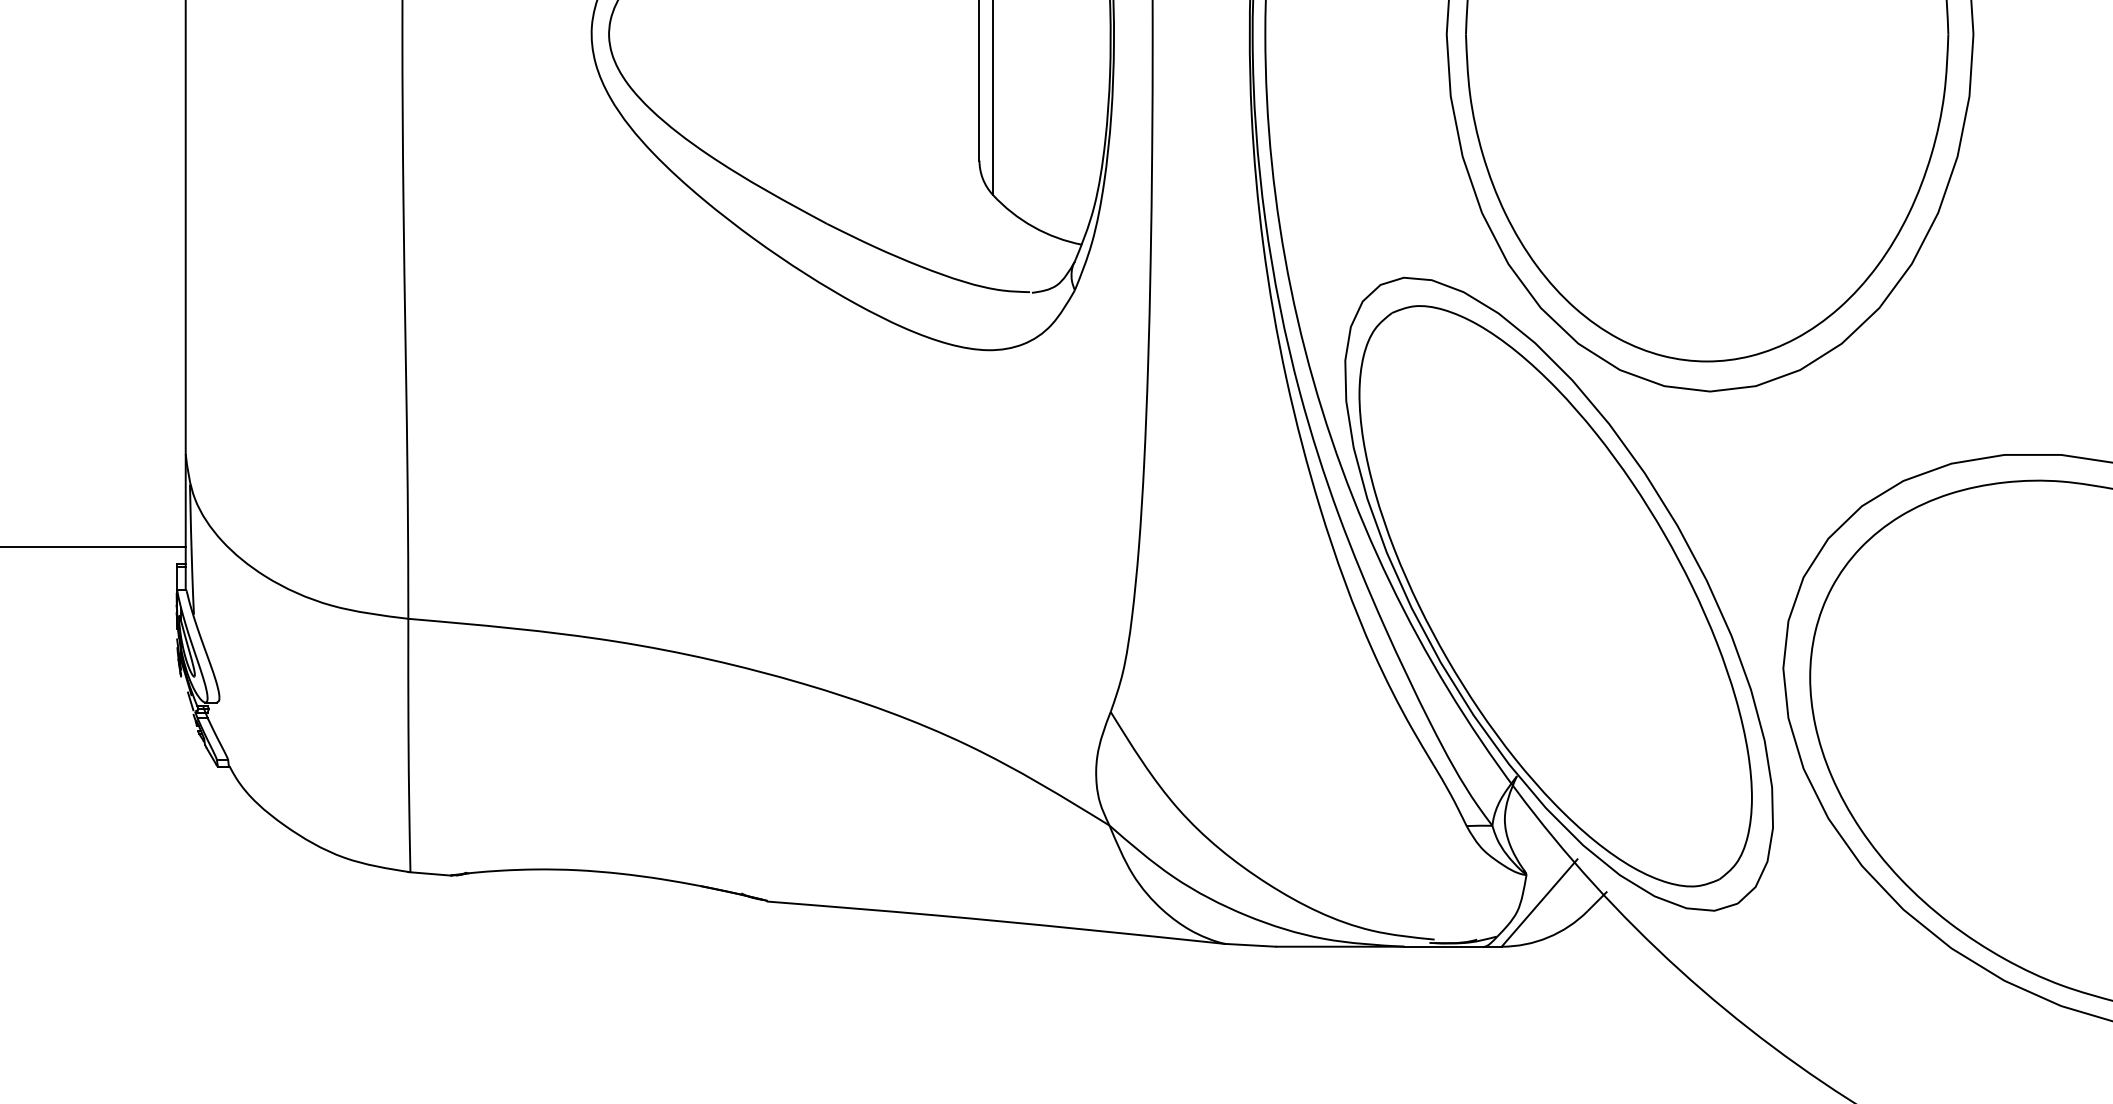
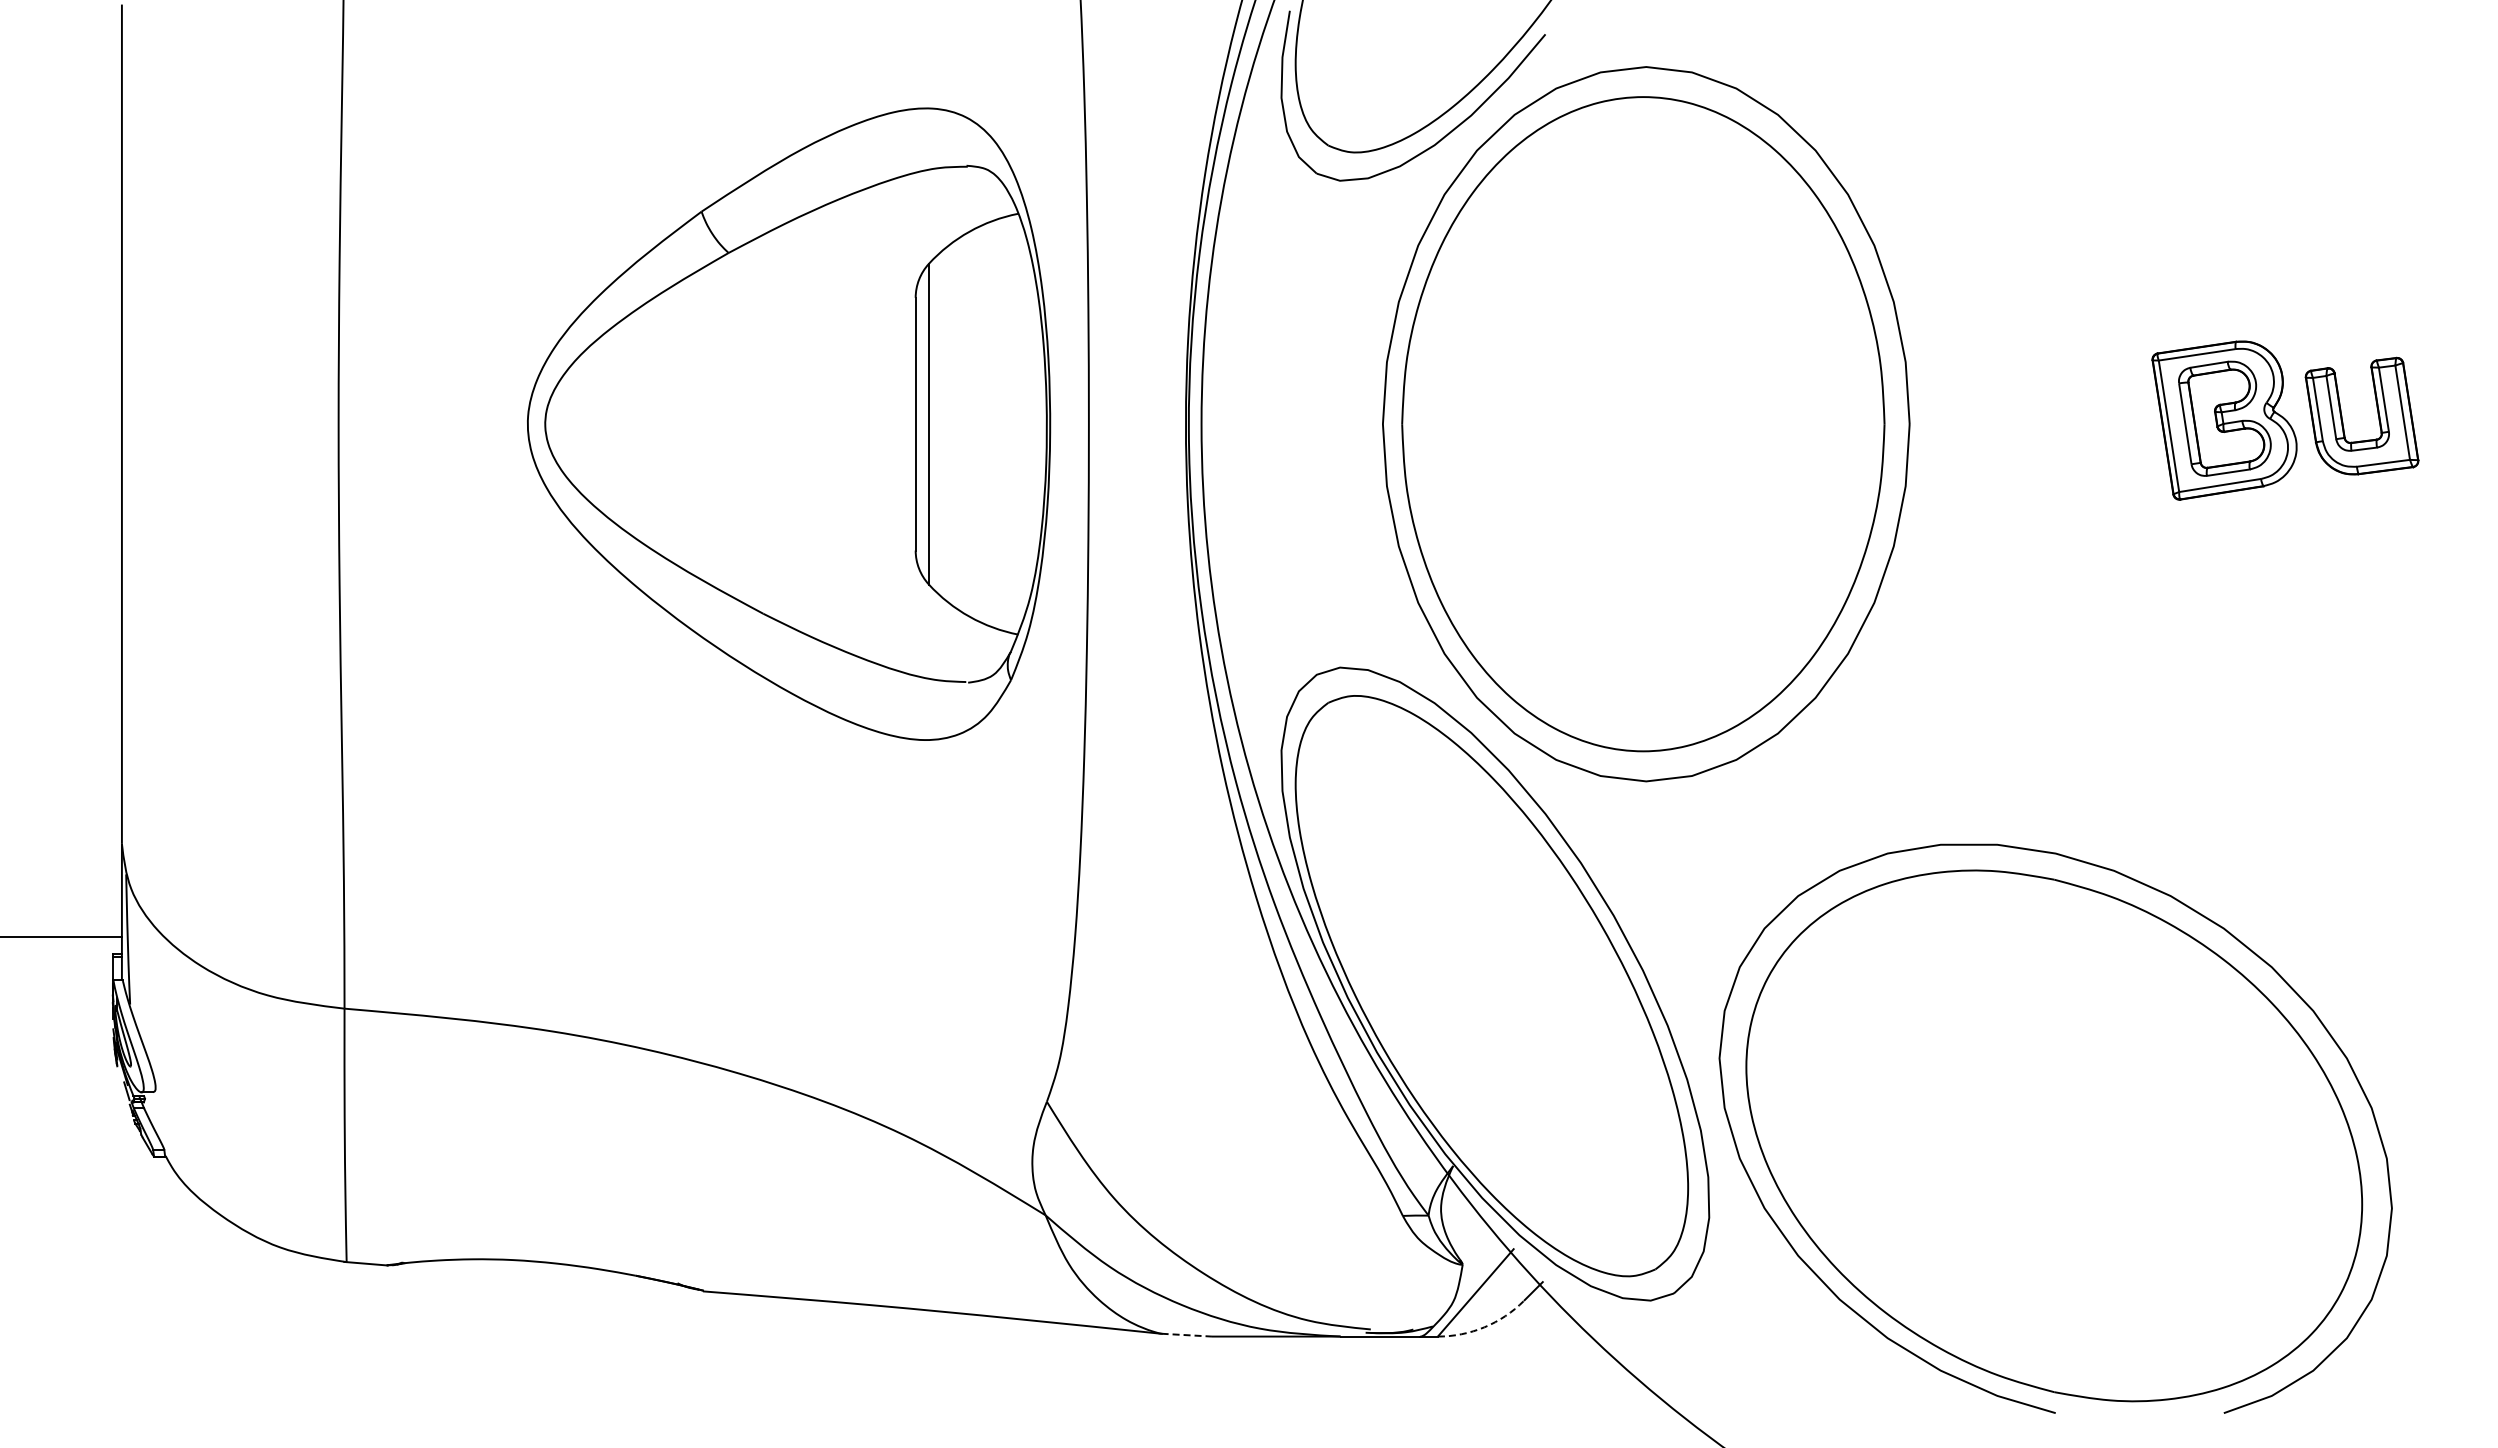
arc: (1548, 937) -> (1484, 1327), solid -> dashed
line: (1251, 945) -> (1187, 1335), solid -> dashed

